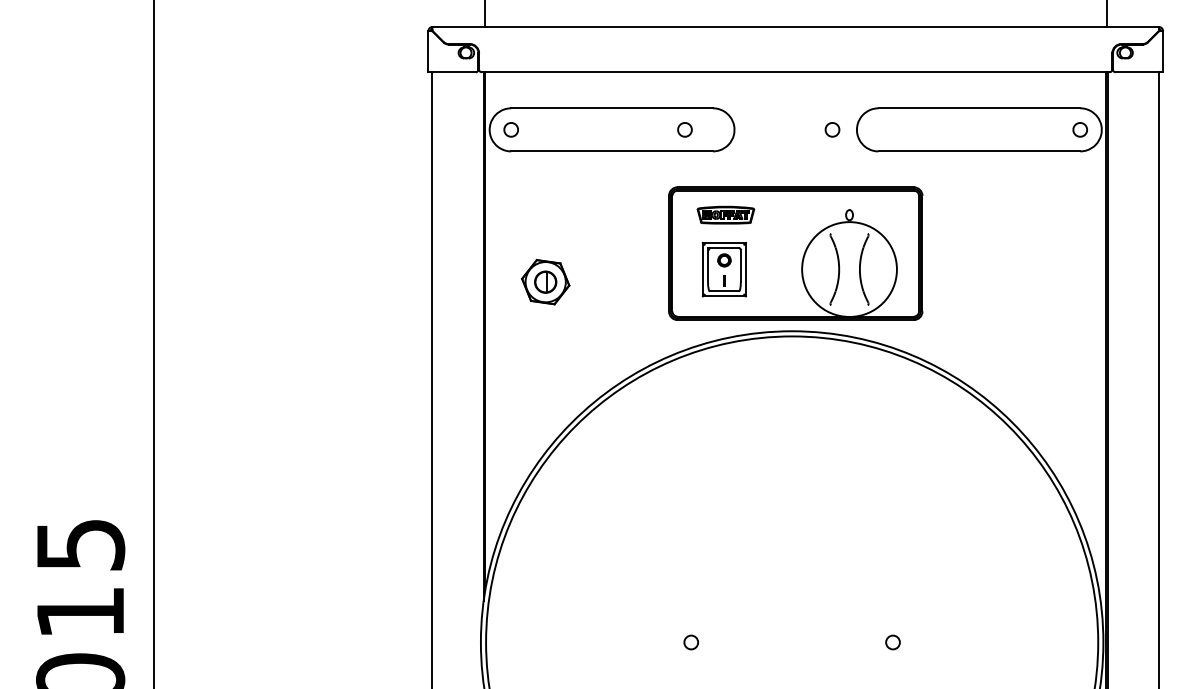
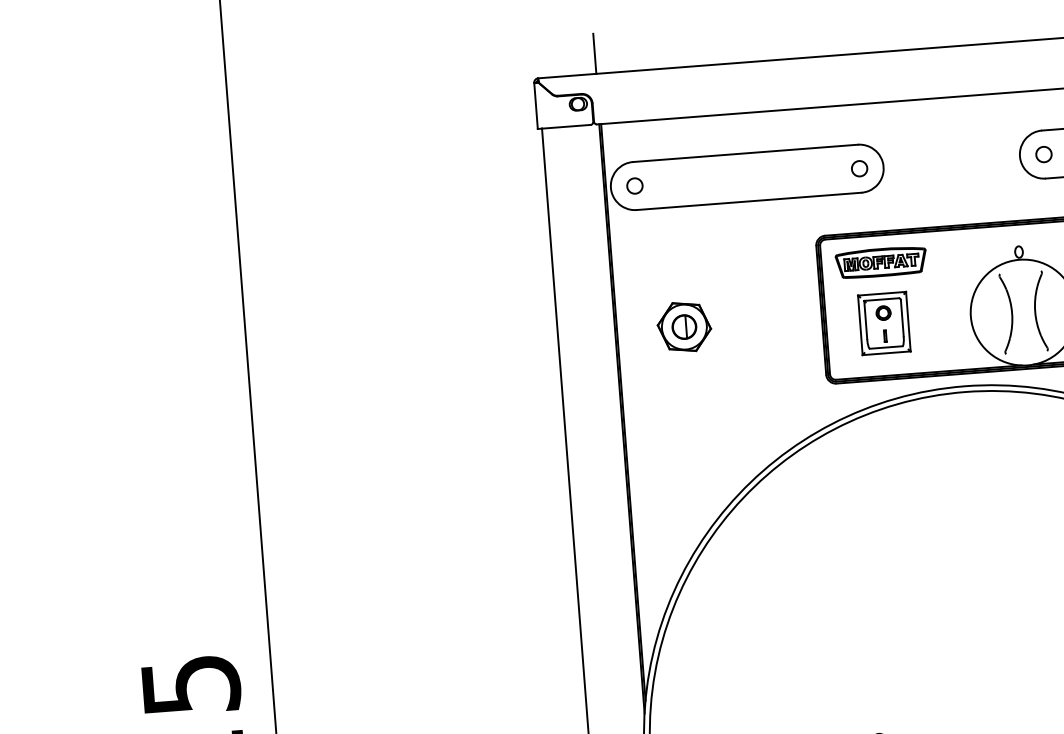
part: (684, 129) -> (859, 168), moved
part: (832, 129) -> (1043, 154), moved
part: (725, 215) -> (880, 263), size x1.43
part: (545, 281) -> (684, 326), moved

